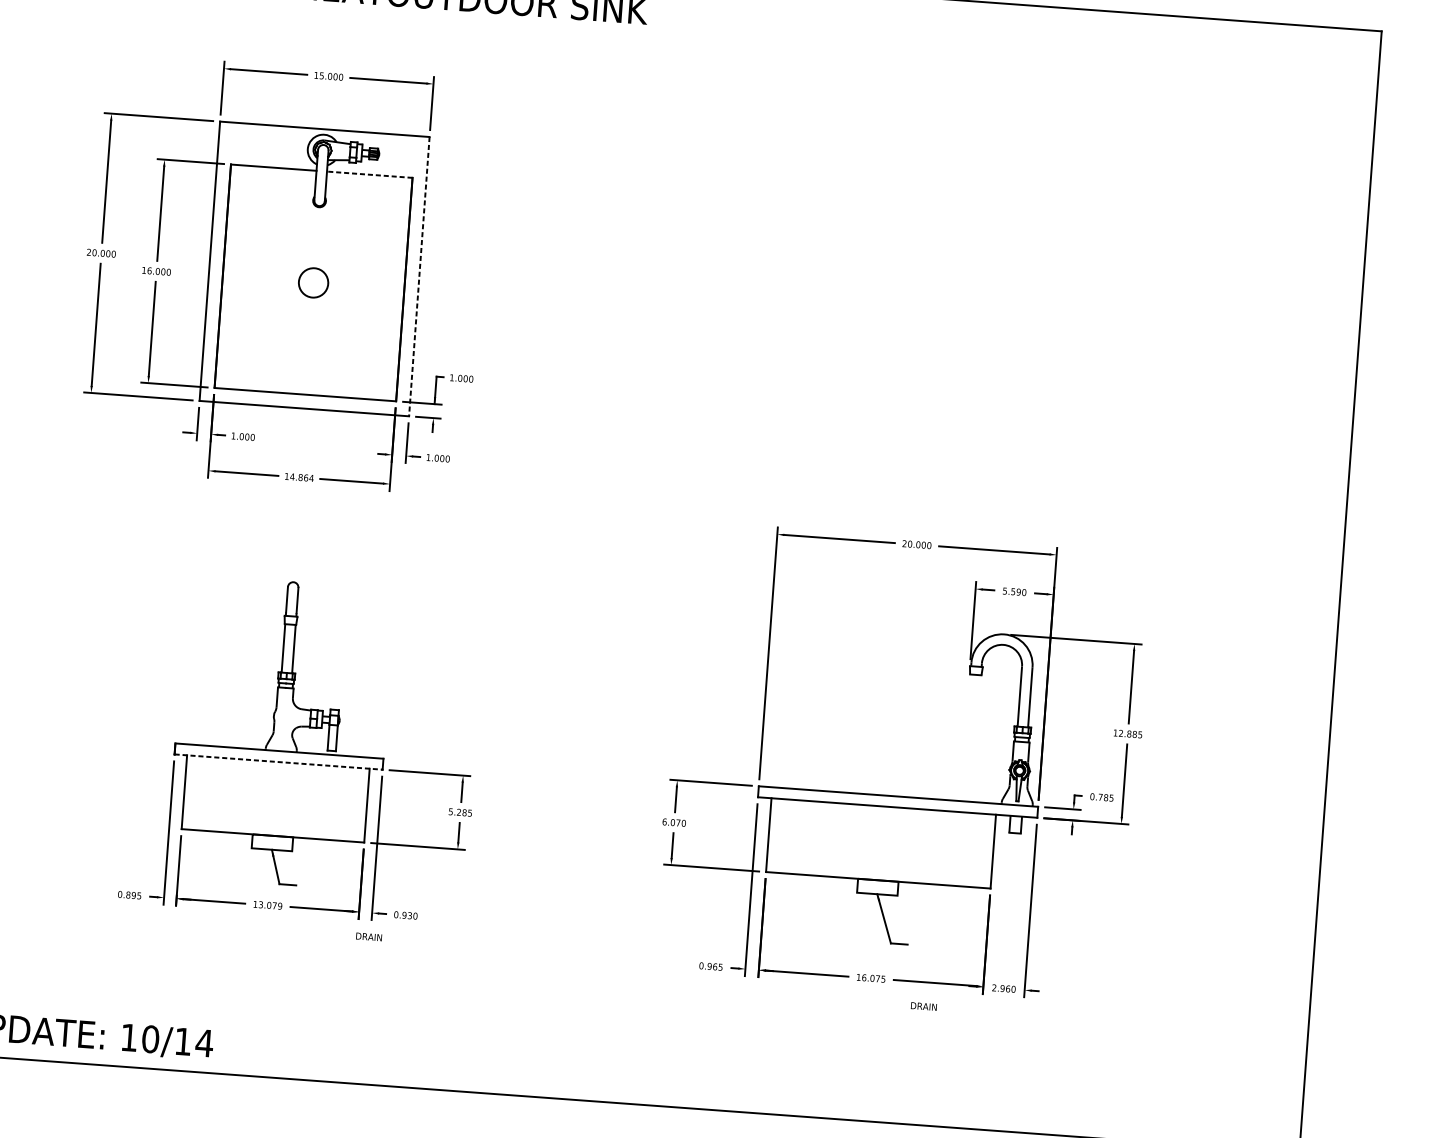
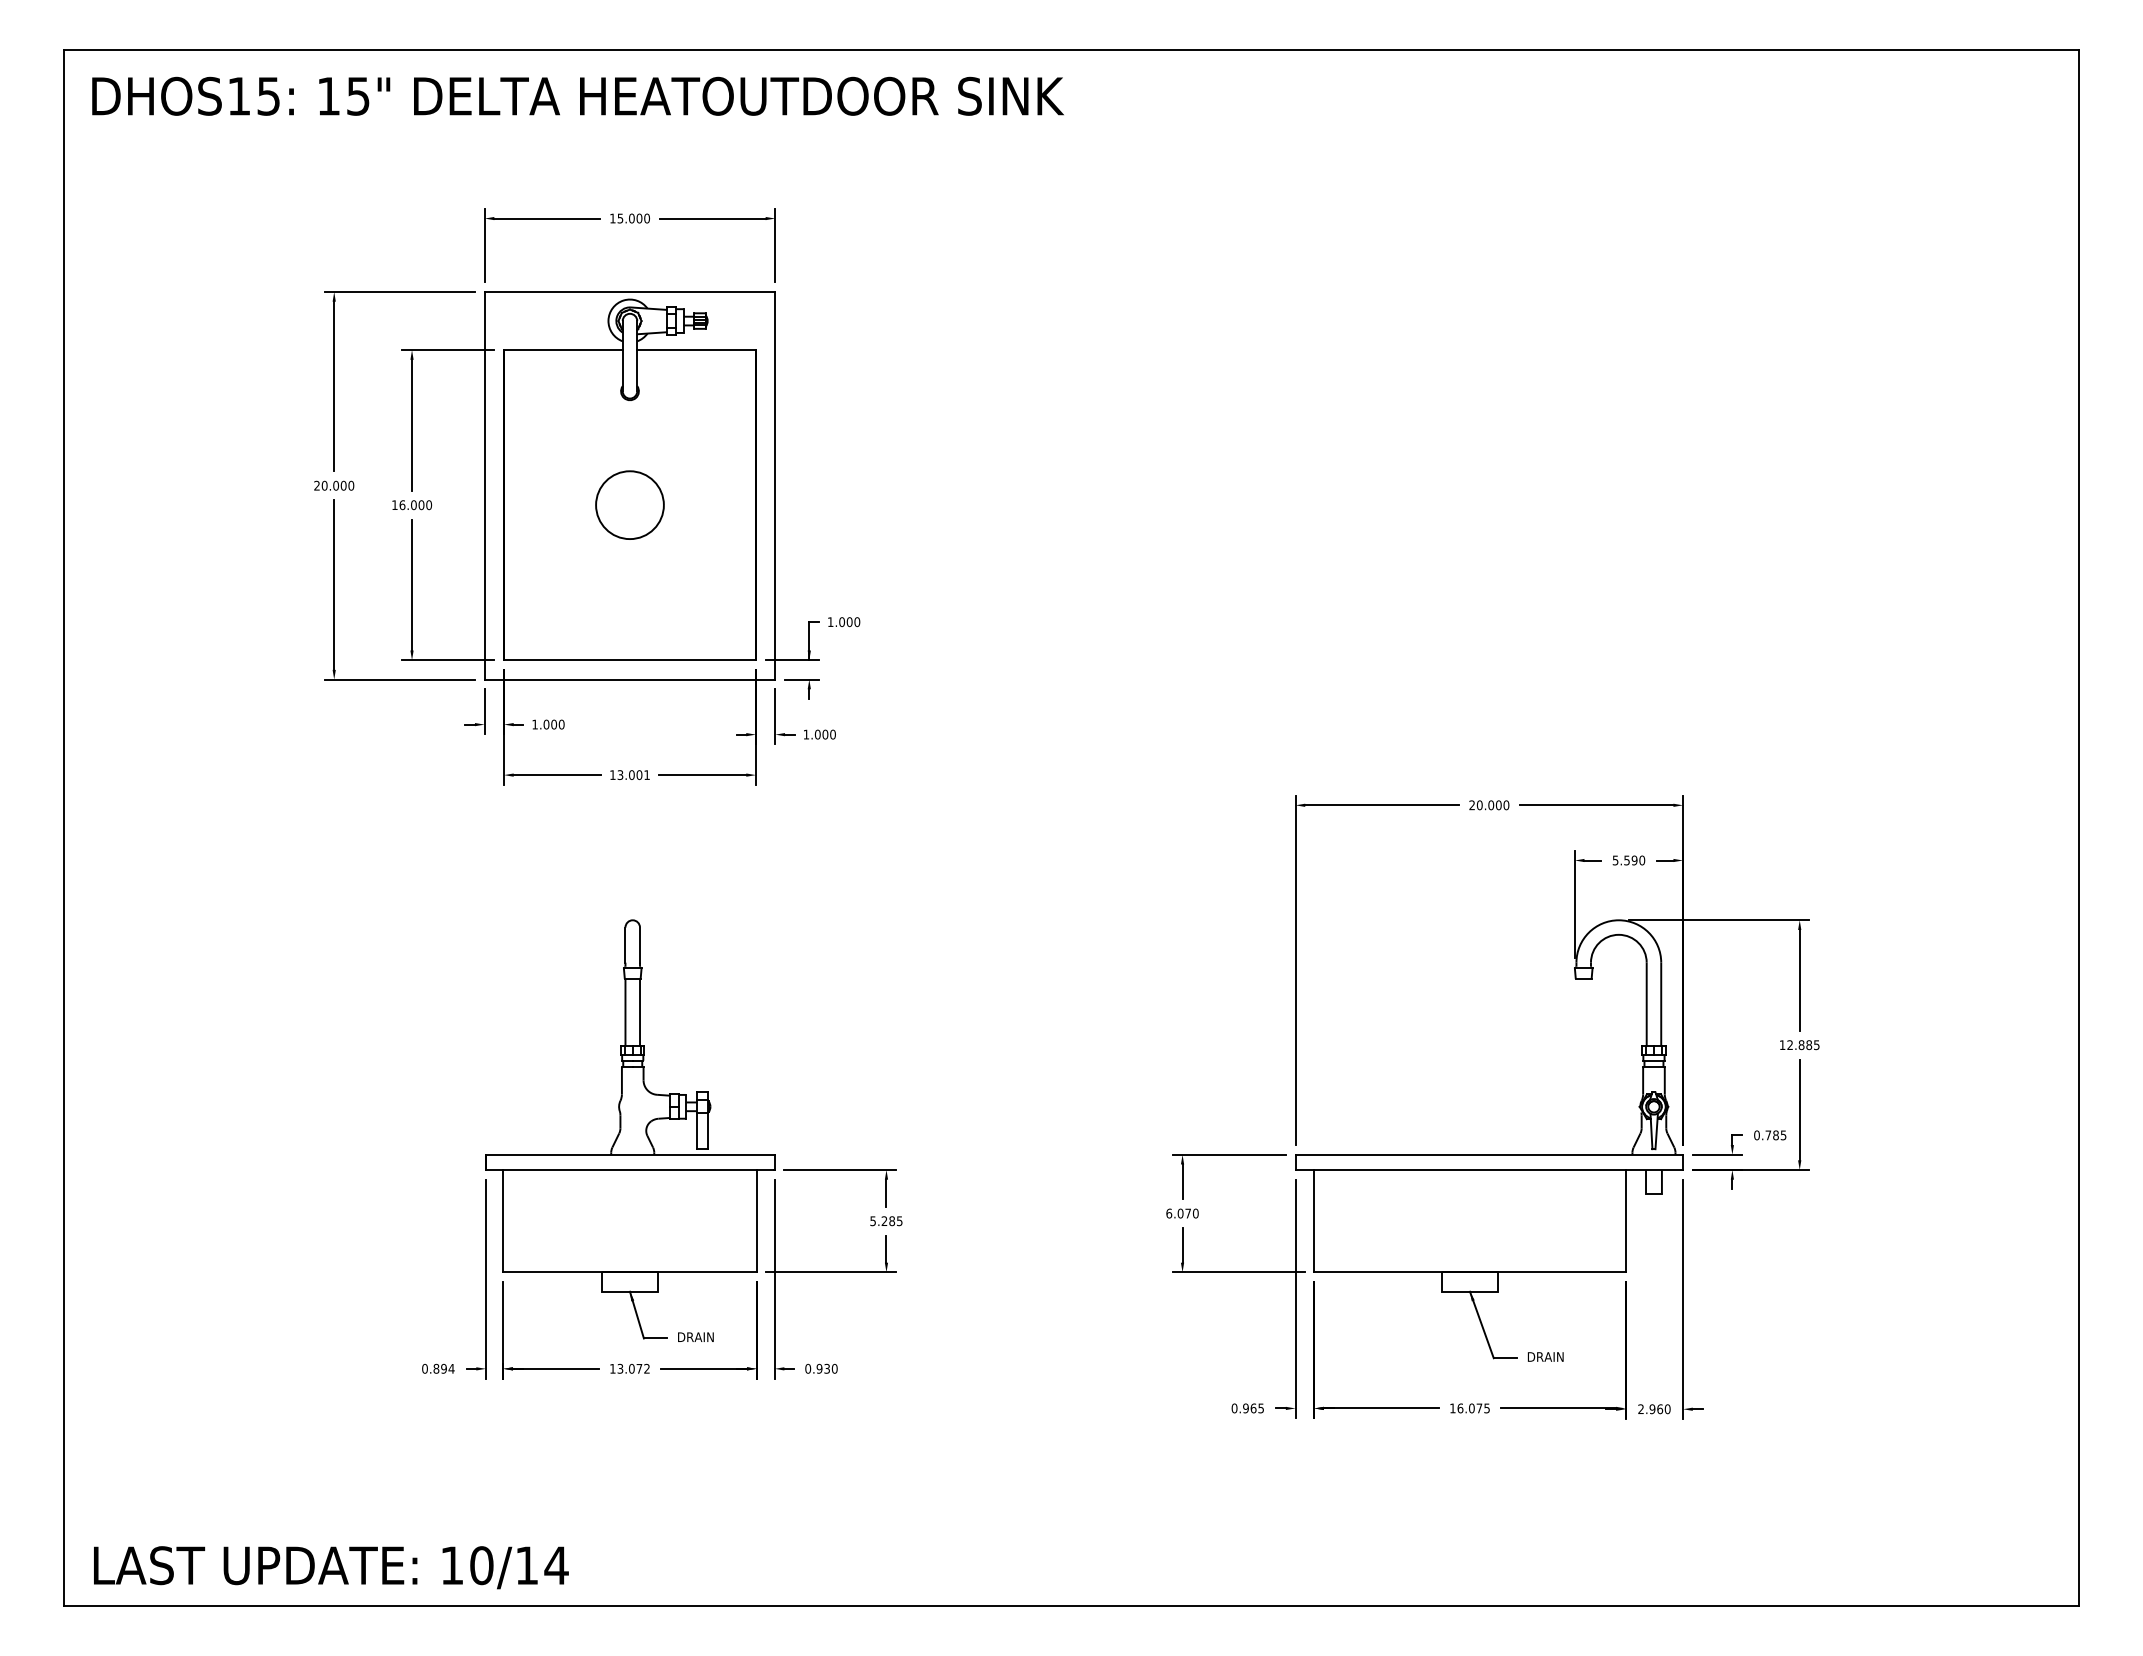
line: (369, 174) -> (696, 350), dashed -> solid
line: (419, 276) -> (775, 485), dashed -> solid
circle: (313, 283) -> (629, 505), size x1.67
text: (301, 477) -> (633, 775), 14.864 -> 13.001
line: (278, 762) -> (629, 1170), dashed -> solid
text: (139, 895) -> (451, 1368), 0.895 -> 0.894
text: (279, 905) -> (646, 1368), 13.079 -> 13.072
text: (368, 936) -> (695, 1336), moved
text: (923, 1006) -> (1545, 1356), moved

